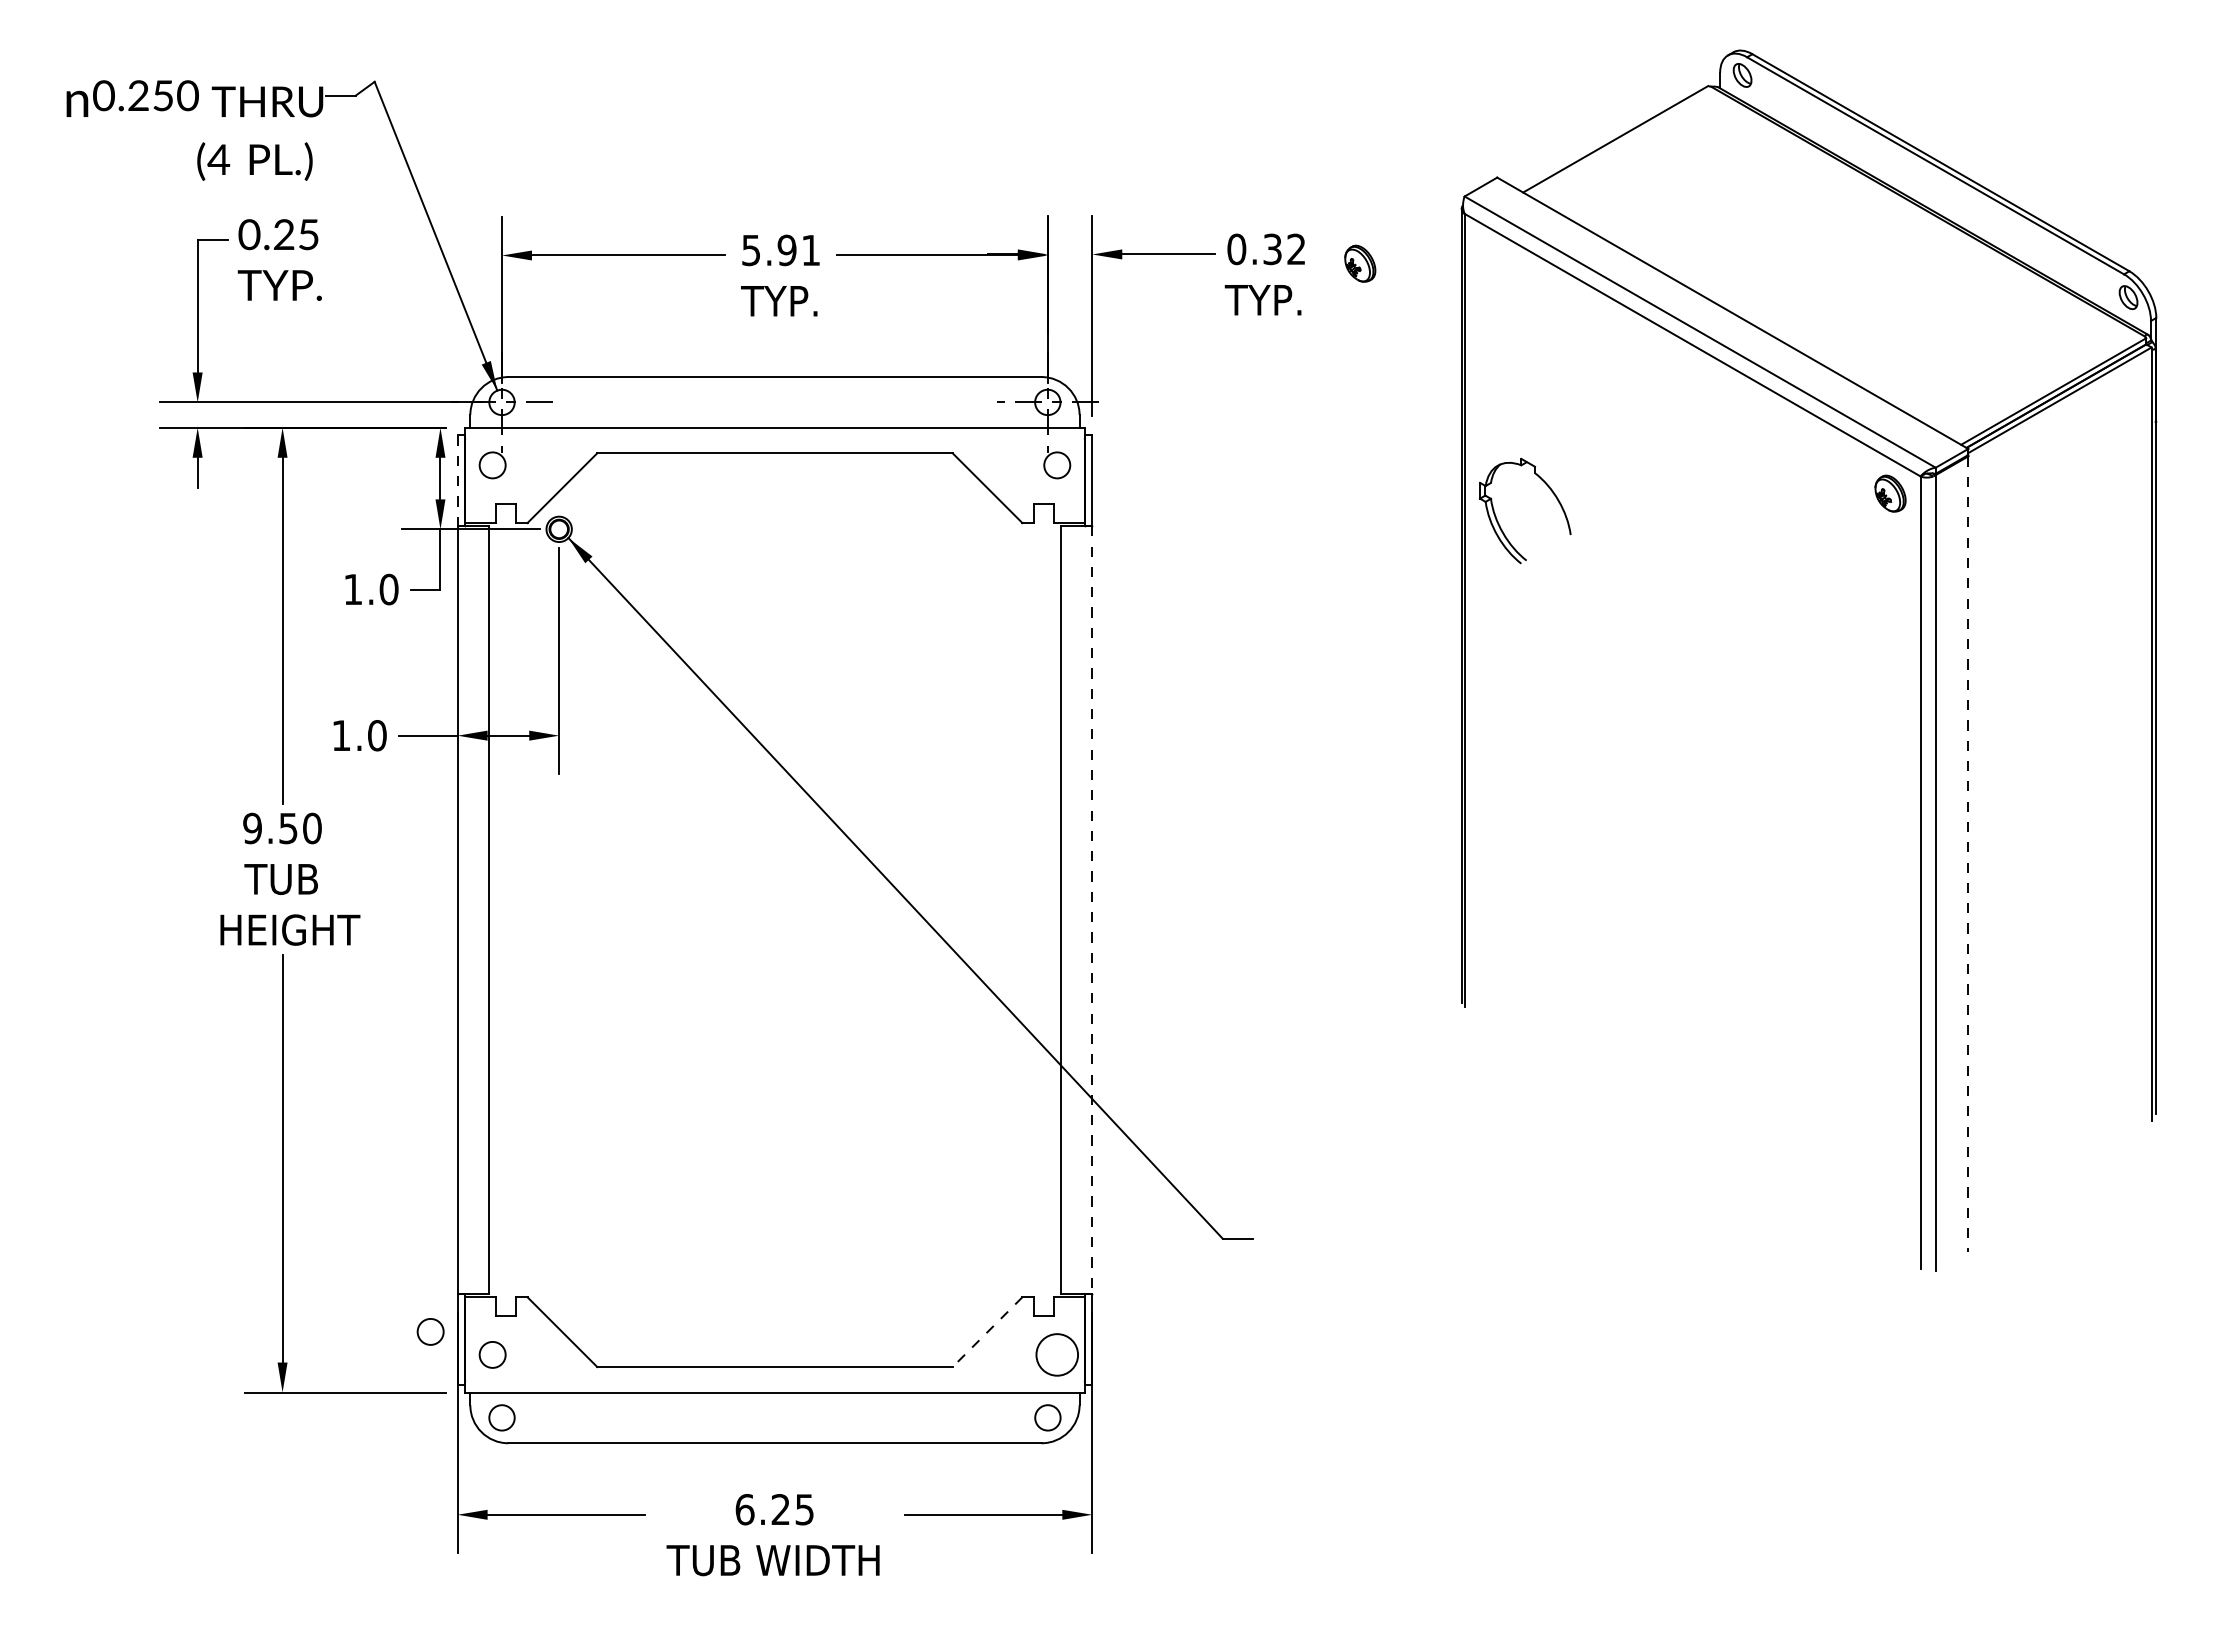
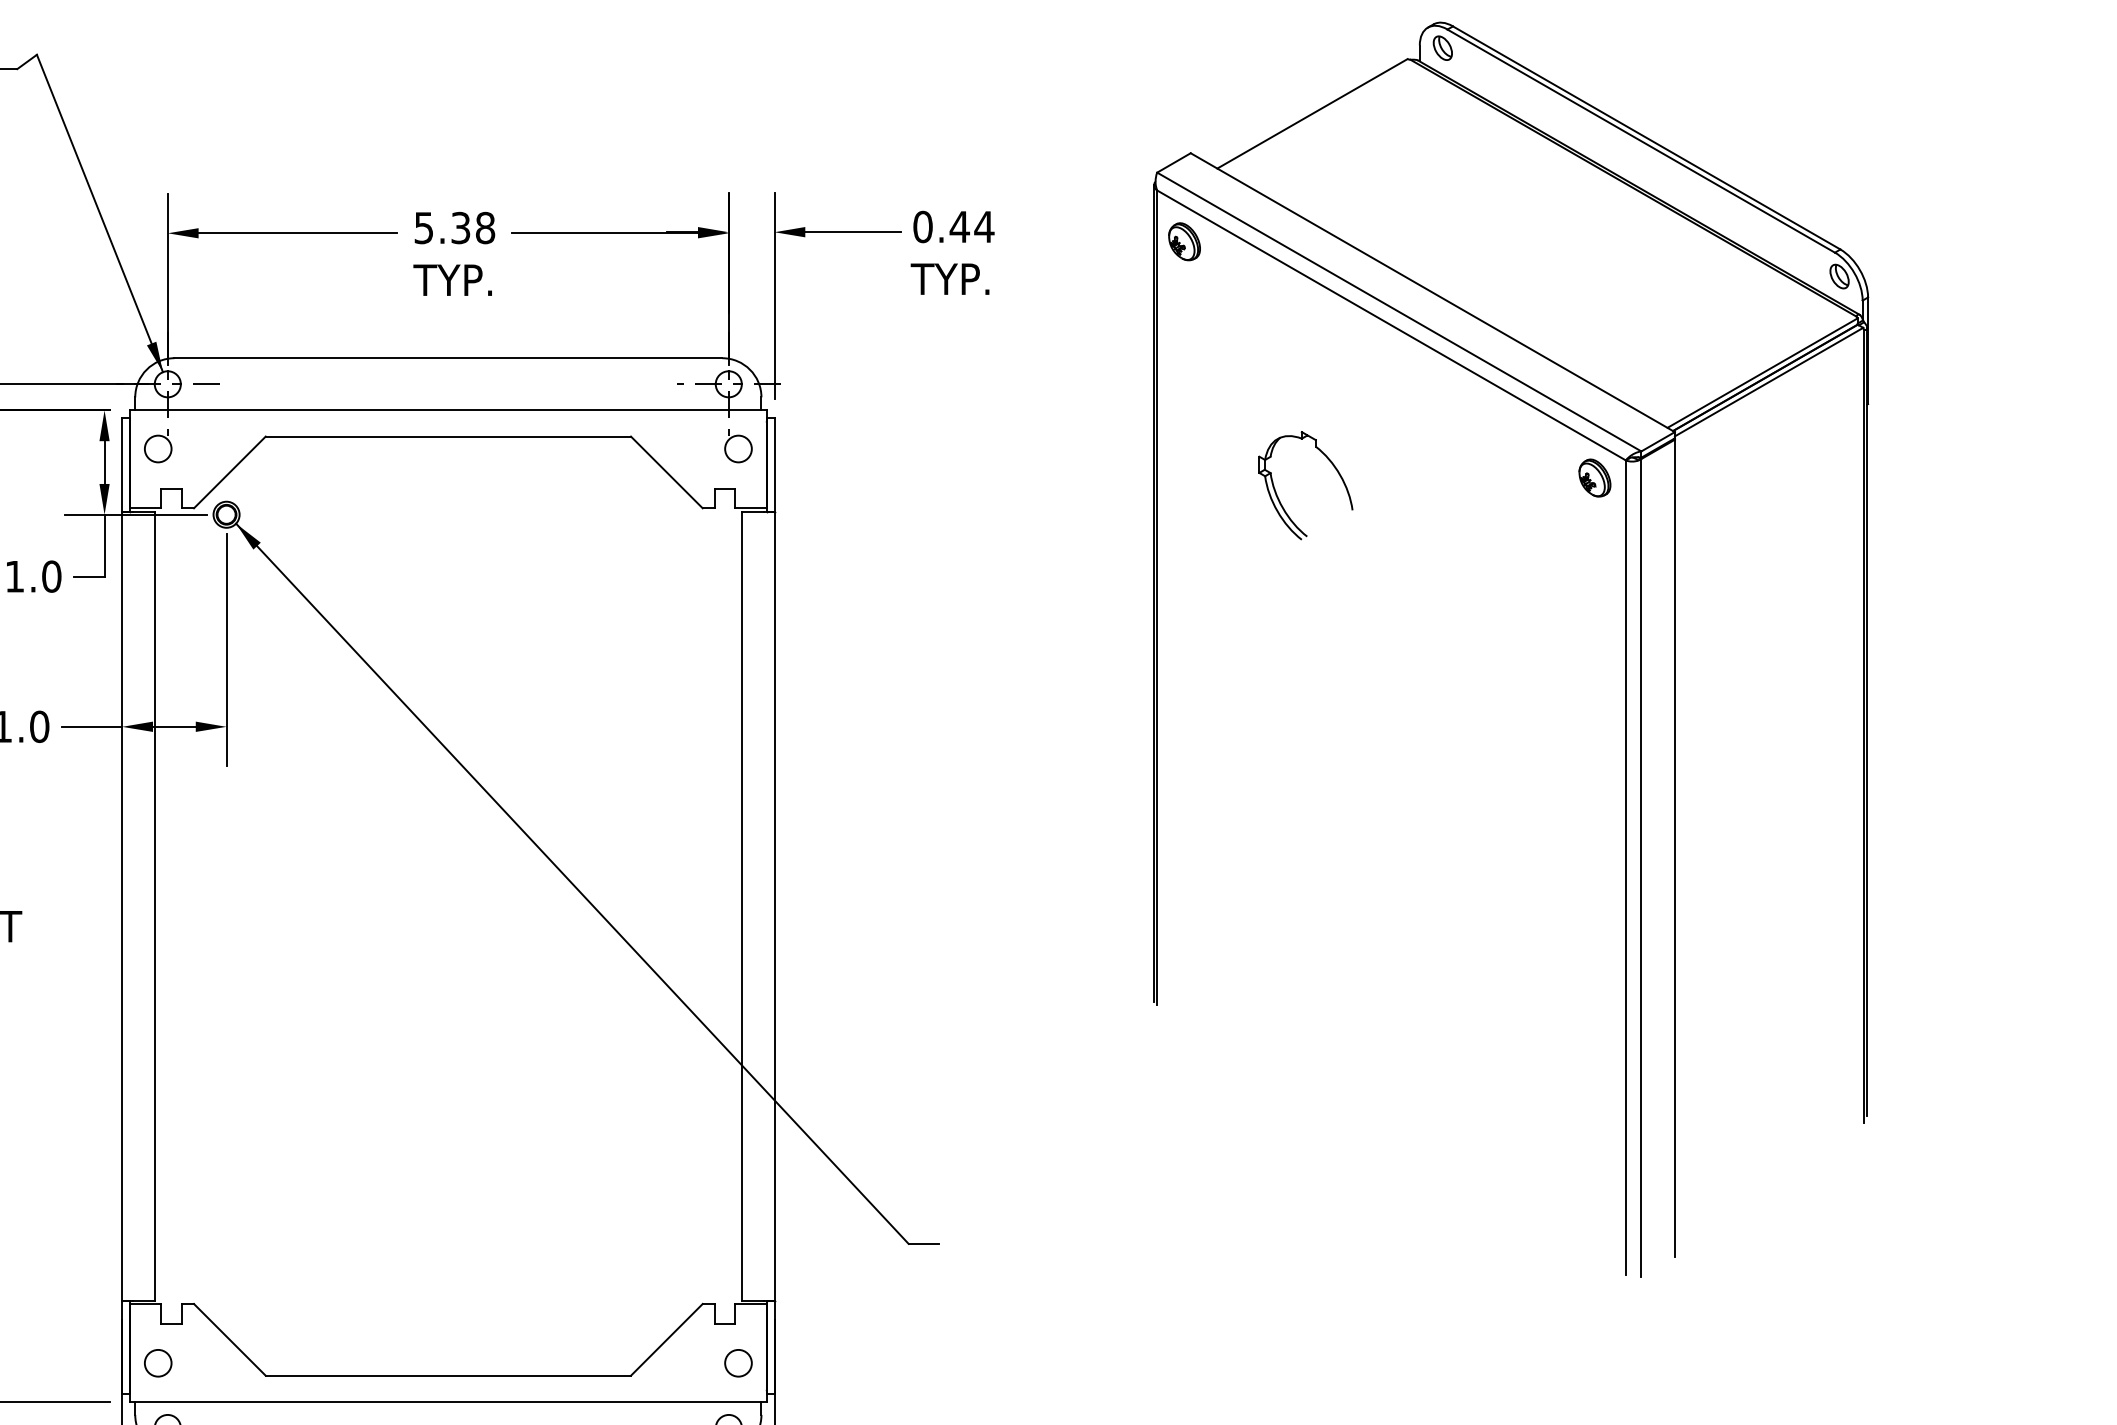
text: (1284, 249) -> (972, 227), 0.32 -> 0.44
text: (798, 250) -> (472, 228), 5.91 -> 5.38
part: (1360, 263) -> (1184, 241), moved
line: (457, 481) -> (122, 465), dashed -> solid
part: (1499, 523) -> (1279, 498), moved
line: (1968, 854) -> (1675, 848), dashed -> solid
line: (1092, 910) -> (774, 906), dashed -> solid
circle: (430, 1331) -> (94, 1339), removed
line: (987, 1332) -> (666, 1340), dashed -> solid
circle: (1057, 1354) -> (738, 1362), size x0.62

